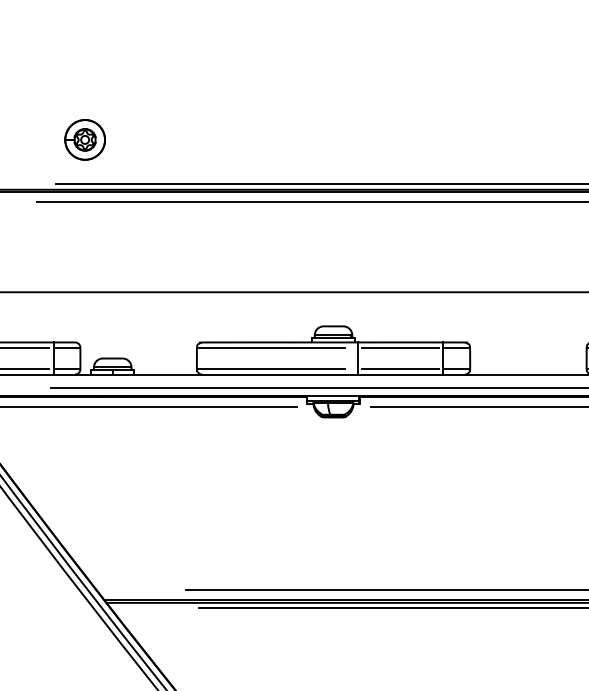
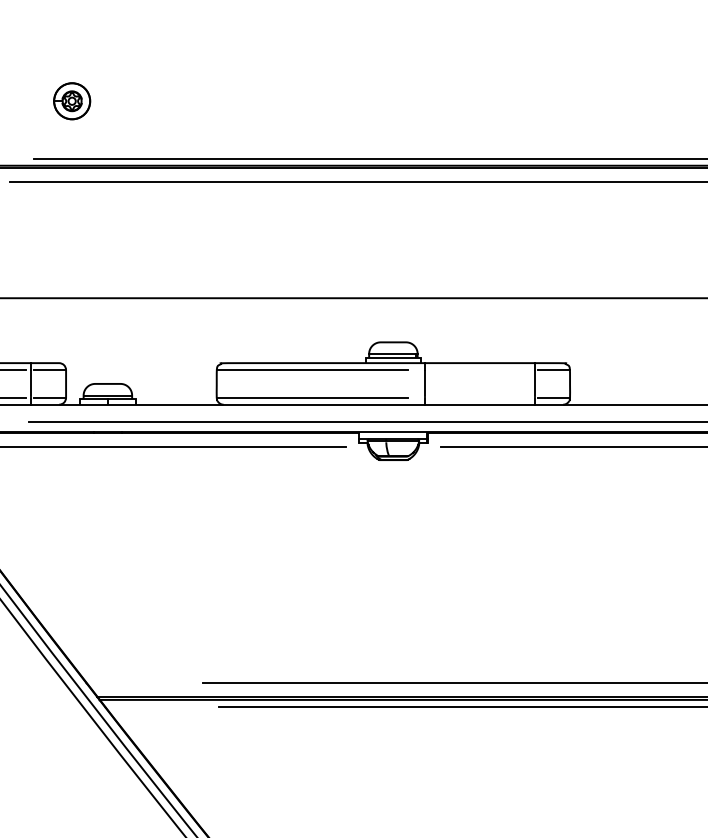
part: (84, 139) -> (71, 100), size x0.7
line: (400, 347) -> (479, 369), removed
line: (400, 369) -> (479, 398), removed

